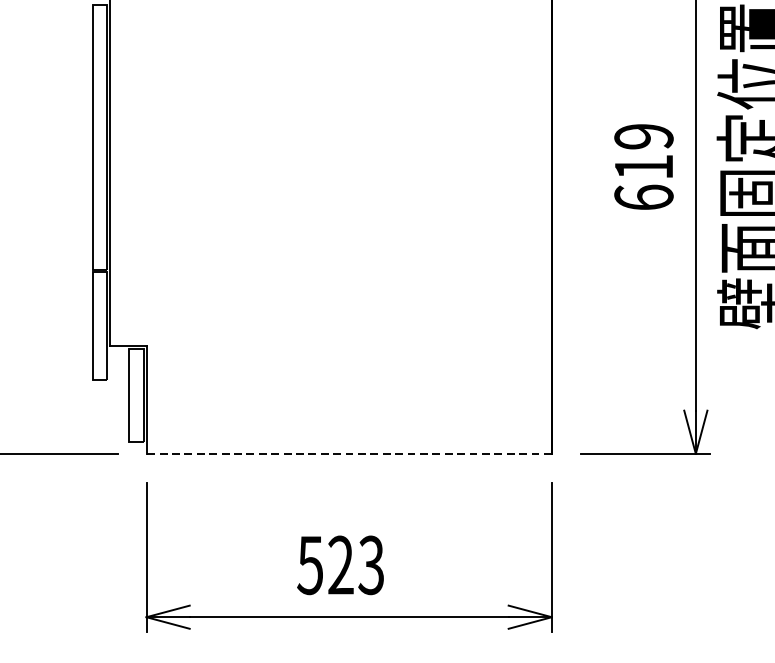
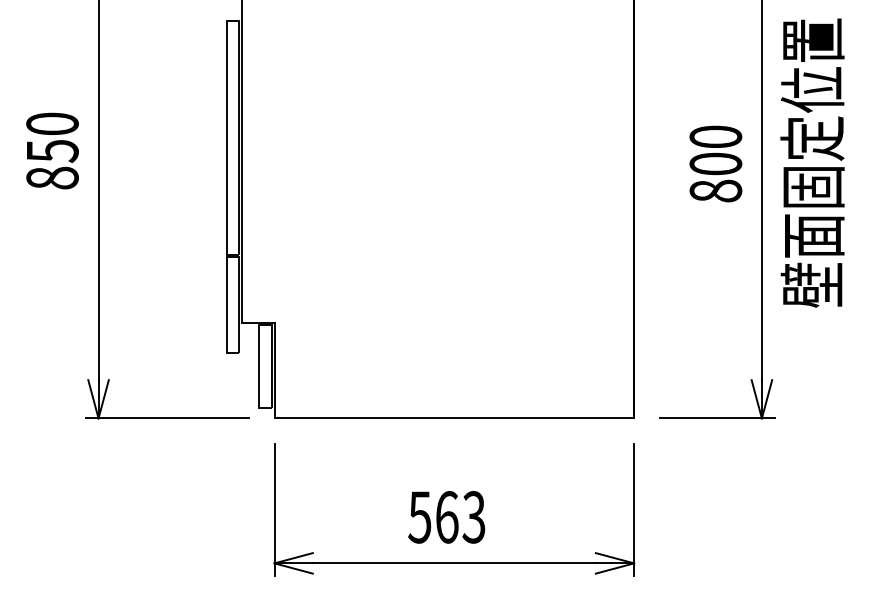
text: (643, 166) -> (715, 163), 619 -> 800
line: (349, 453) -> (454, 418), dashed -> solid
text: (340, 565) -> (446, 517), 523 -> 563

